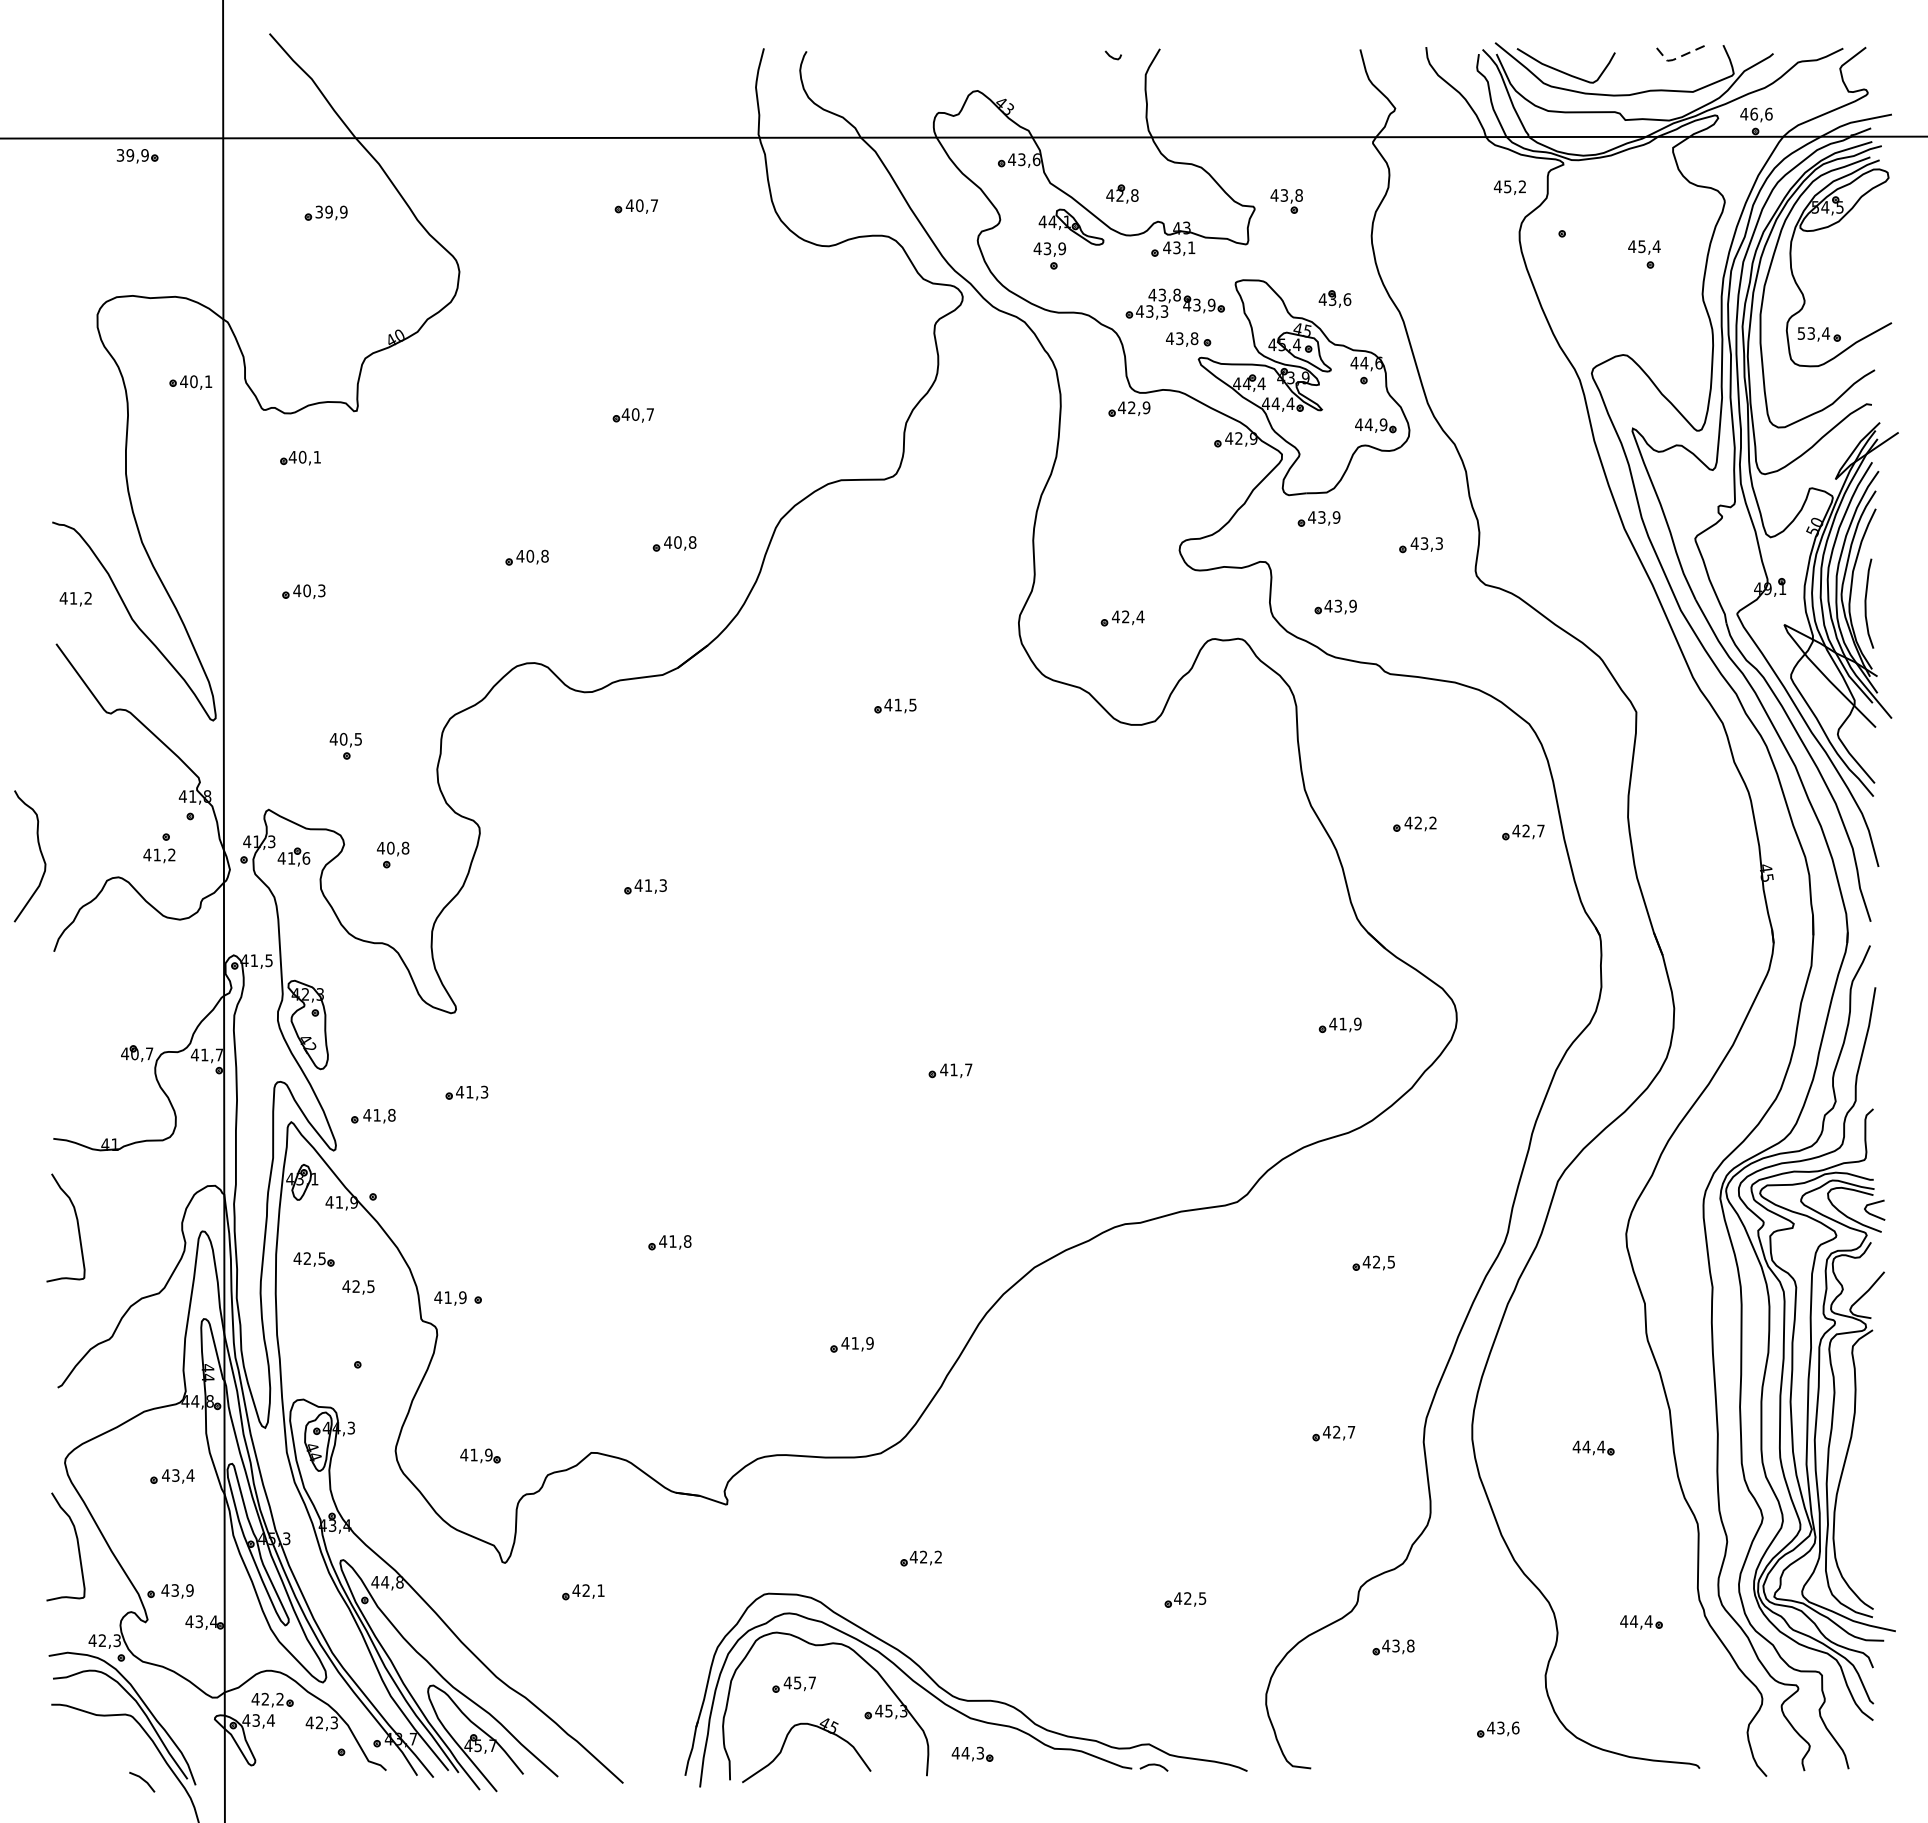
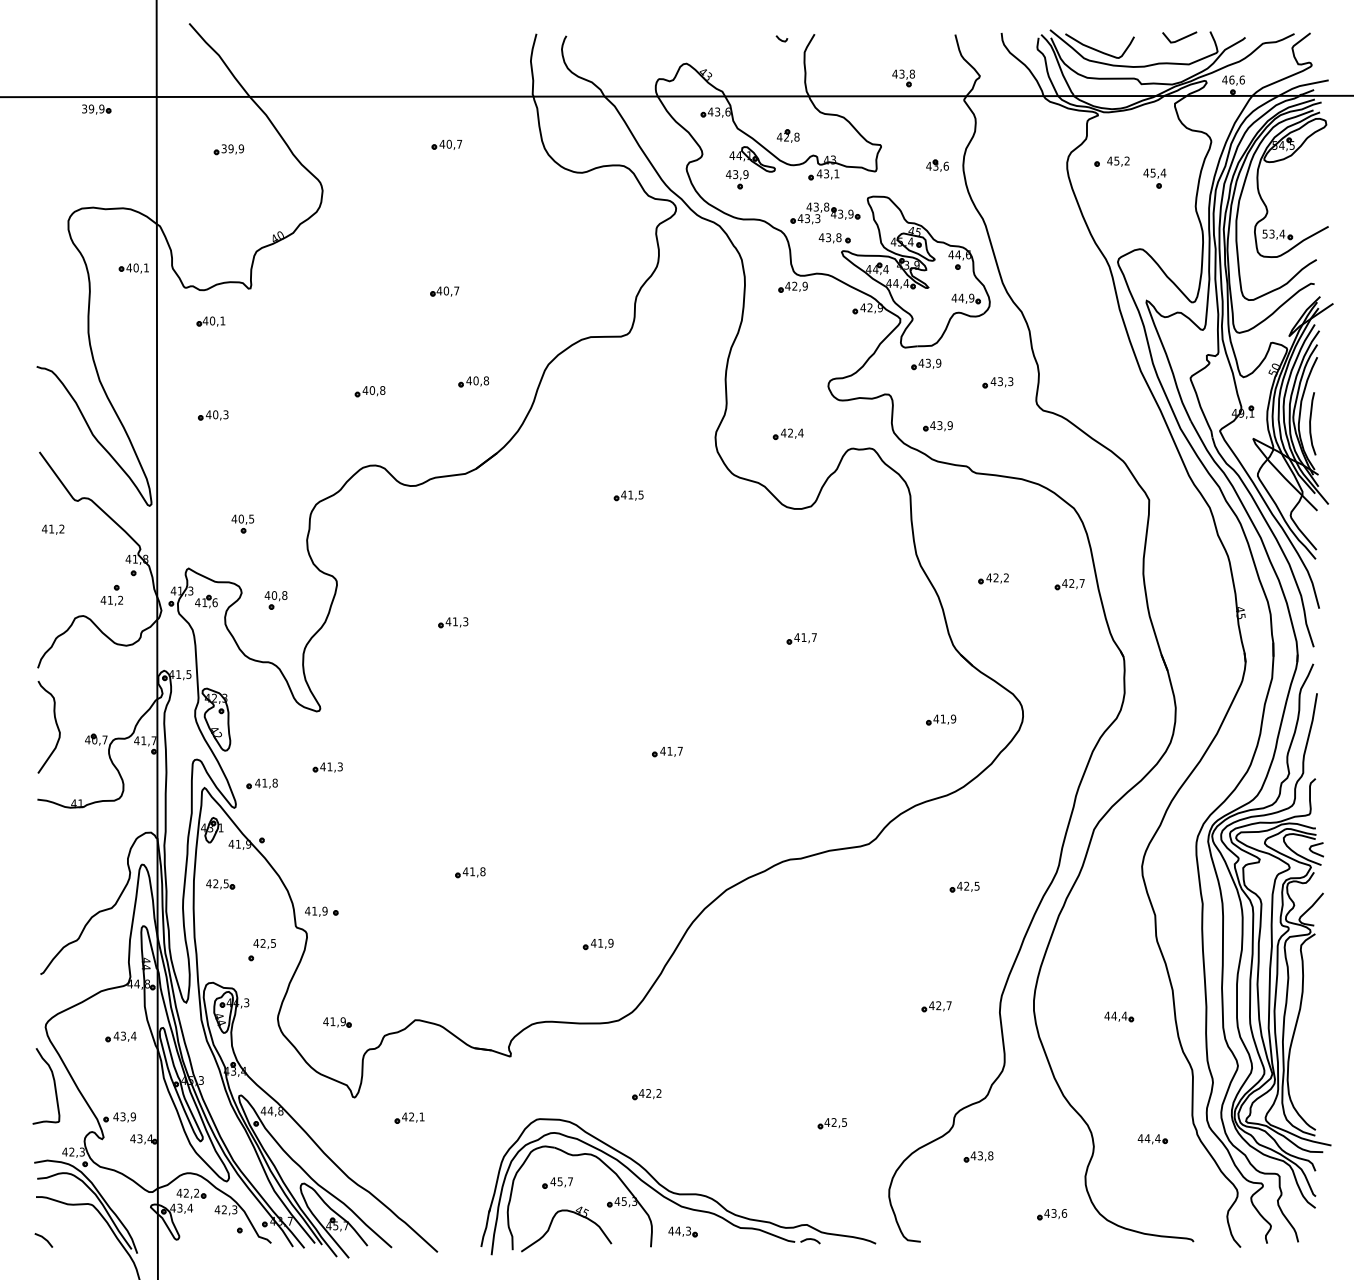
line: (1675, 59) -> (1176, 41), dashed -> solid
text: (1510, 187) -> (1118, 161), moved
part: (1286, 201) -> (903, 78), moved
part: (1334, 298) -> (937, 165), moved
text: (76, 598) -> (53, 529), moved
curve: (39, 850) -> (55, 723), moved
part: (1141, 909) -> (801, 638), added
curve: (76, 1224) -> (53, 859), removed
text: (358, 1286) -> (264, 943), moved
line: (141, 1780) -> (43, 1239), moved

